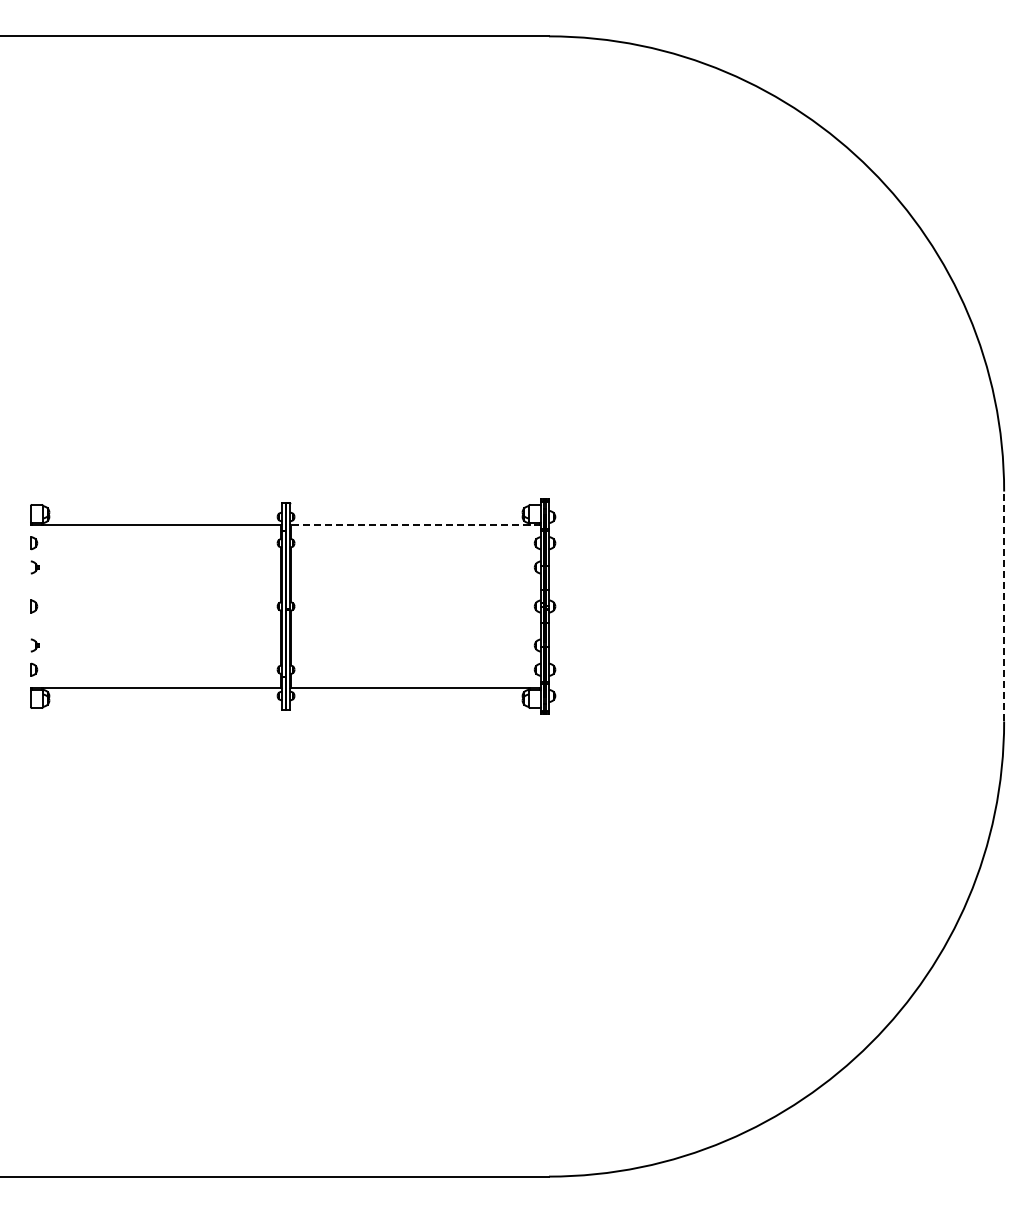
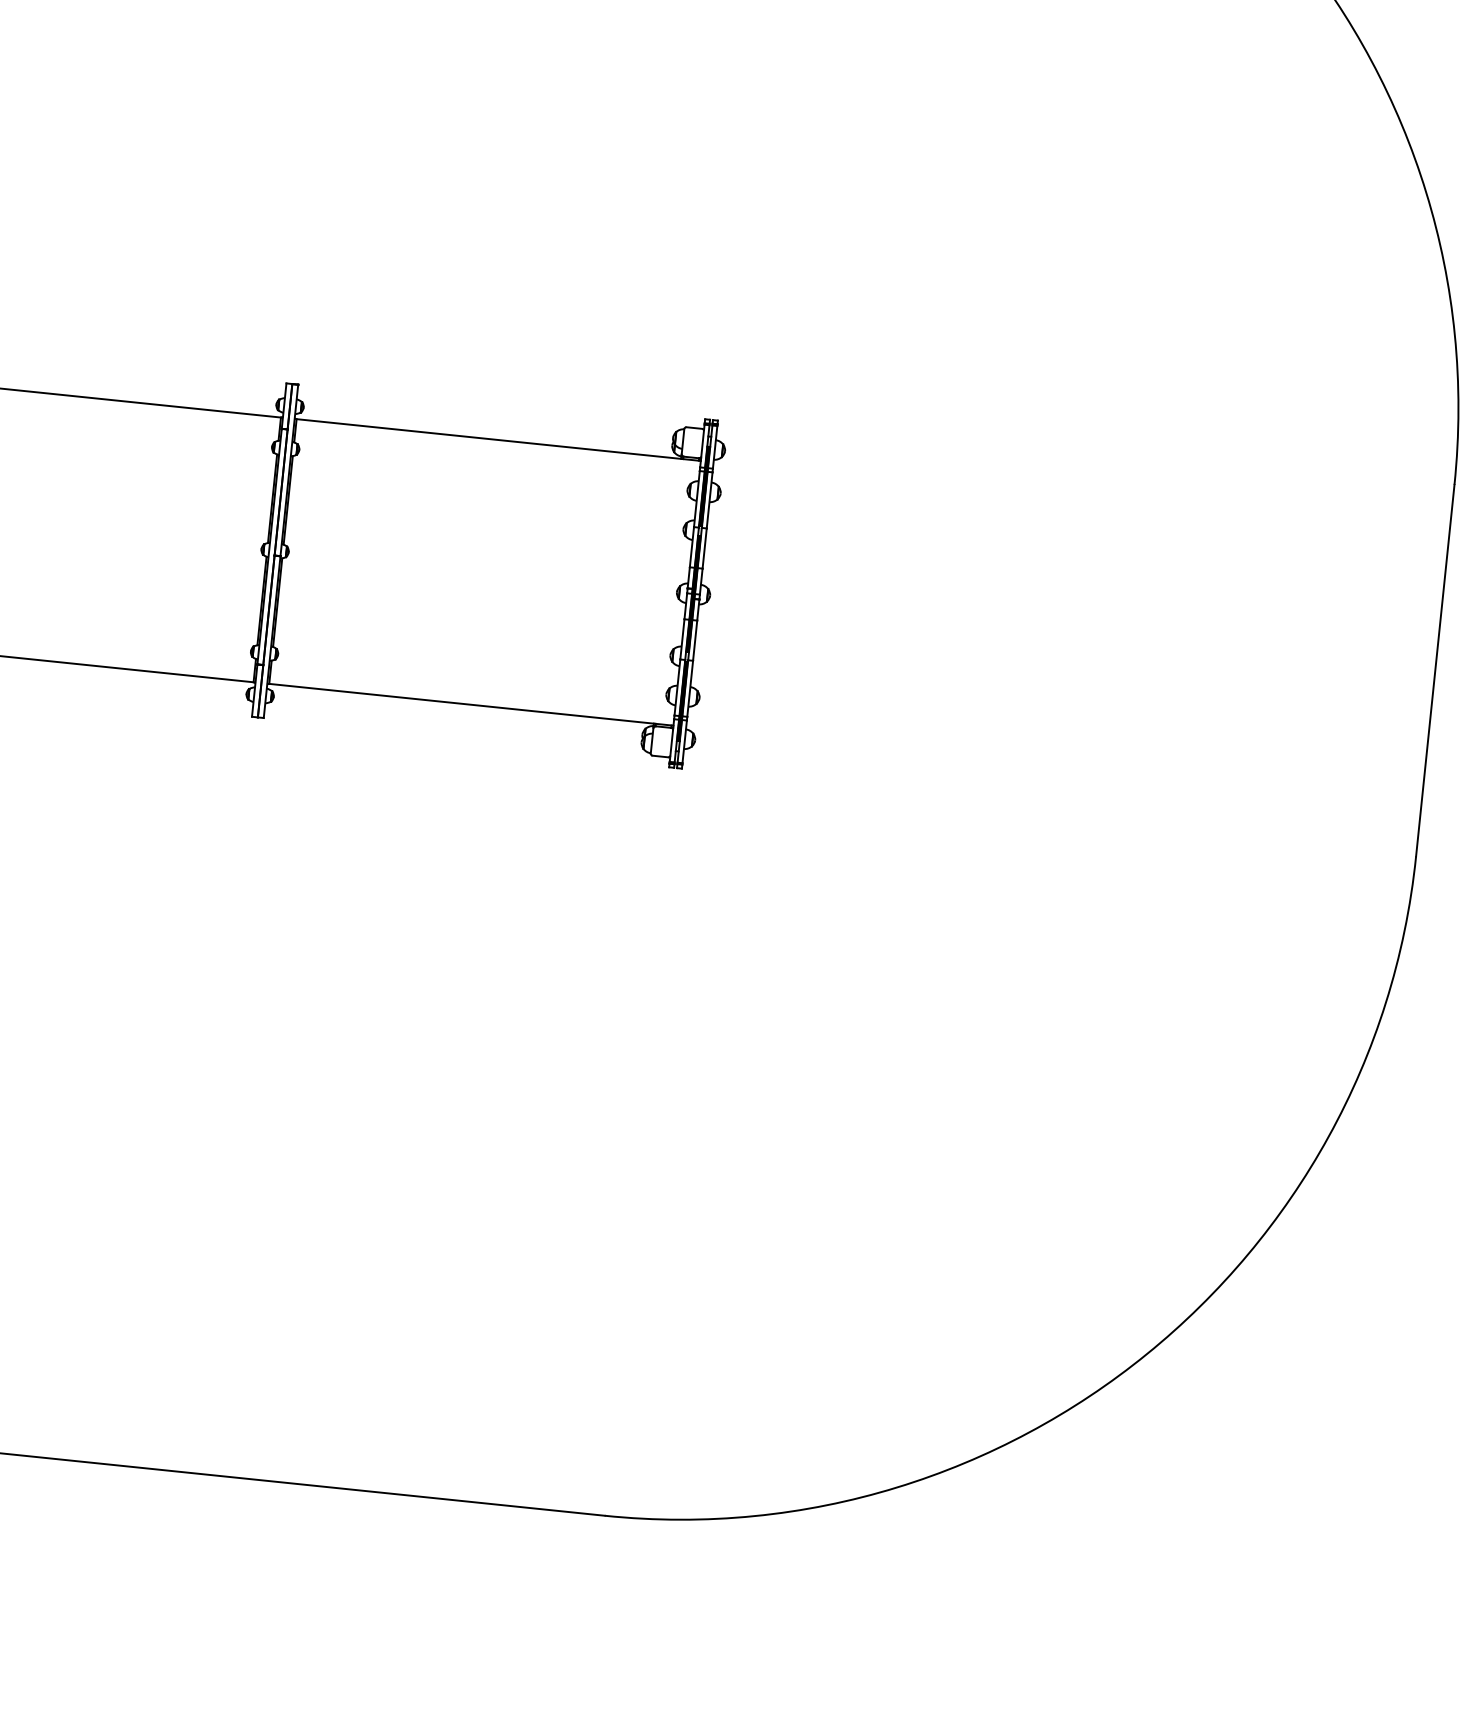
line: (415, 524) -> (497, 439), dashed -> solid
line: (1004, 606) -> (1435, 670), dashed -> solid

